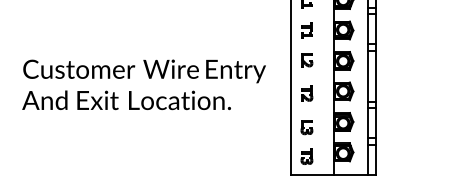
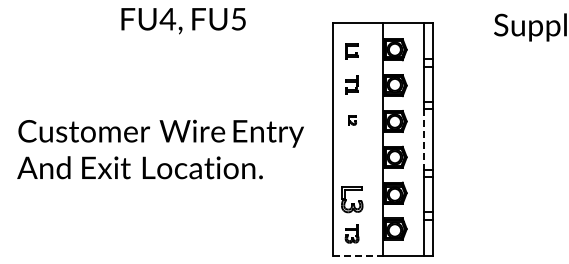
part: (307, 60) -> (352, 120), size x0.6
line: (368, 76) -> (424, 139), solid -> dashed
part: (307, 93) -> (352, 159), removed
part: (306, 127) -> (351, 199), size x1.6
line: (312, 174) -> (358, 255), solid -> dashed

